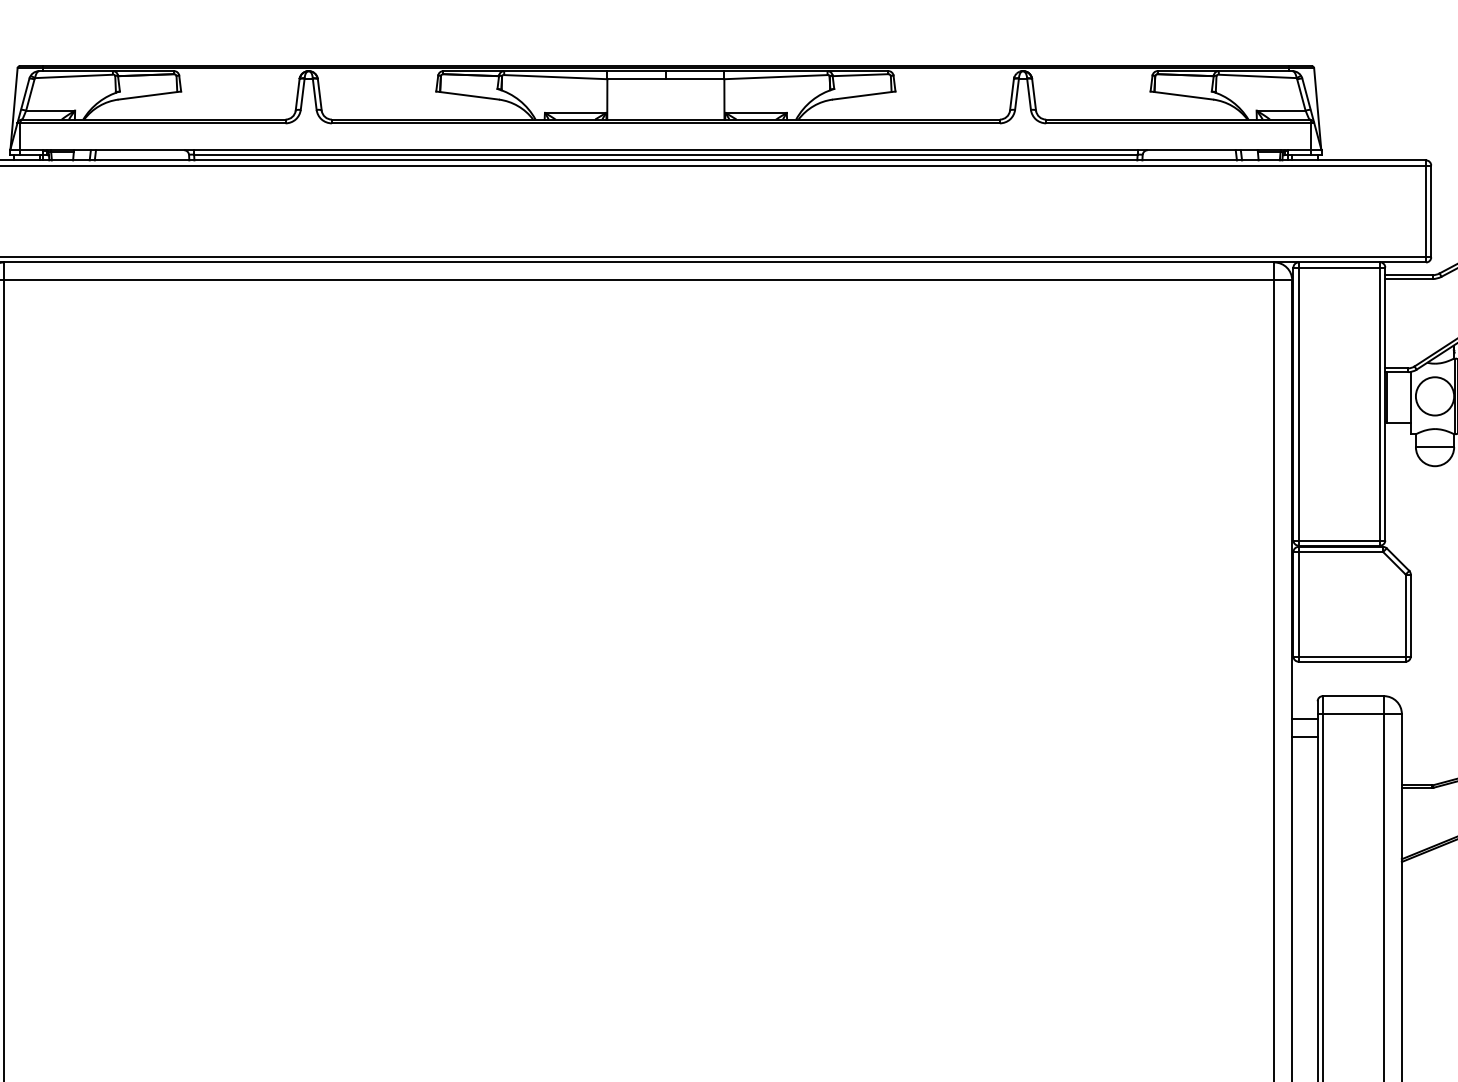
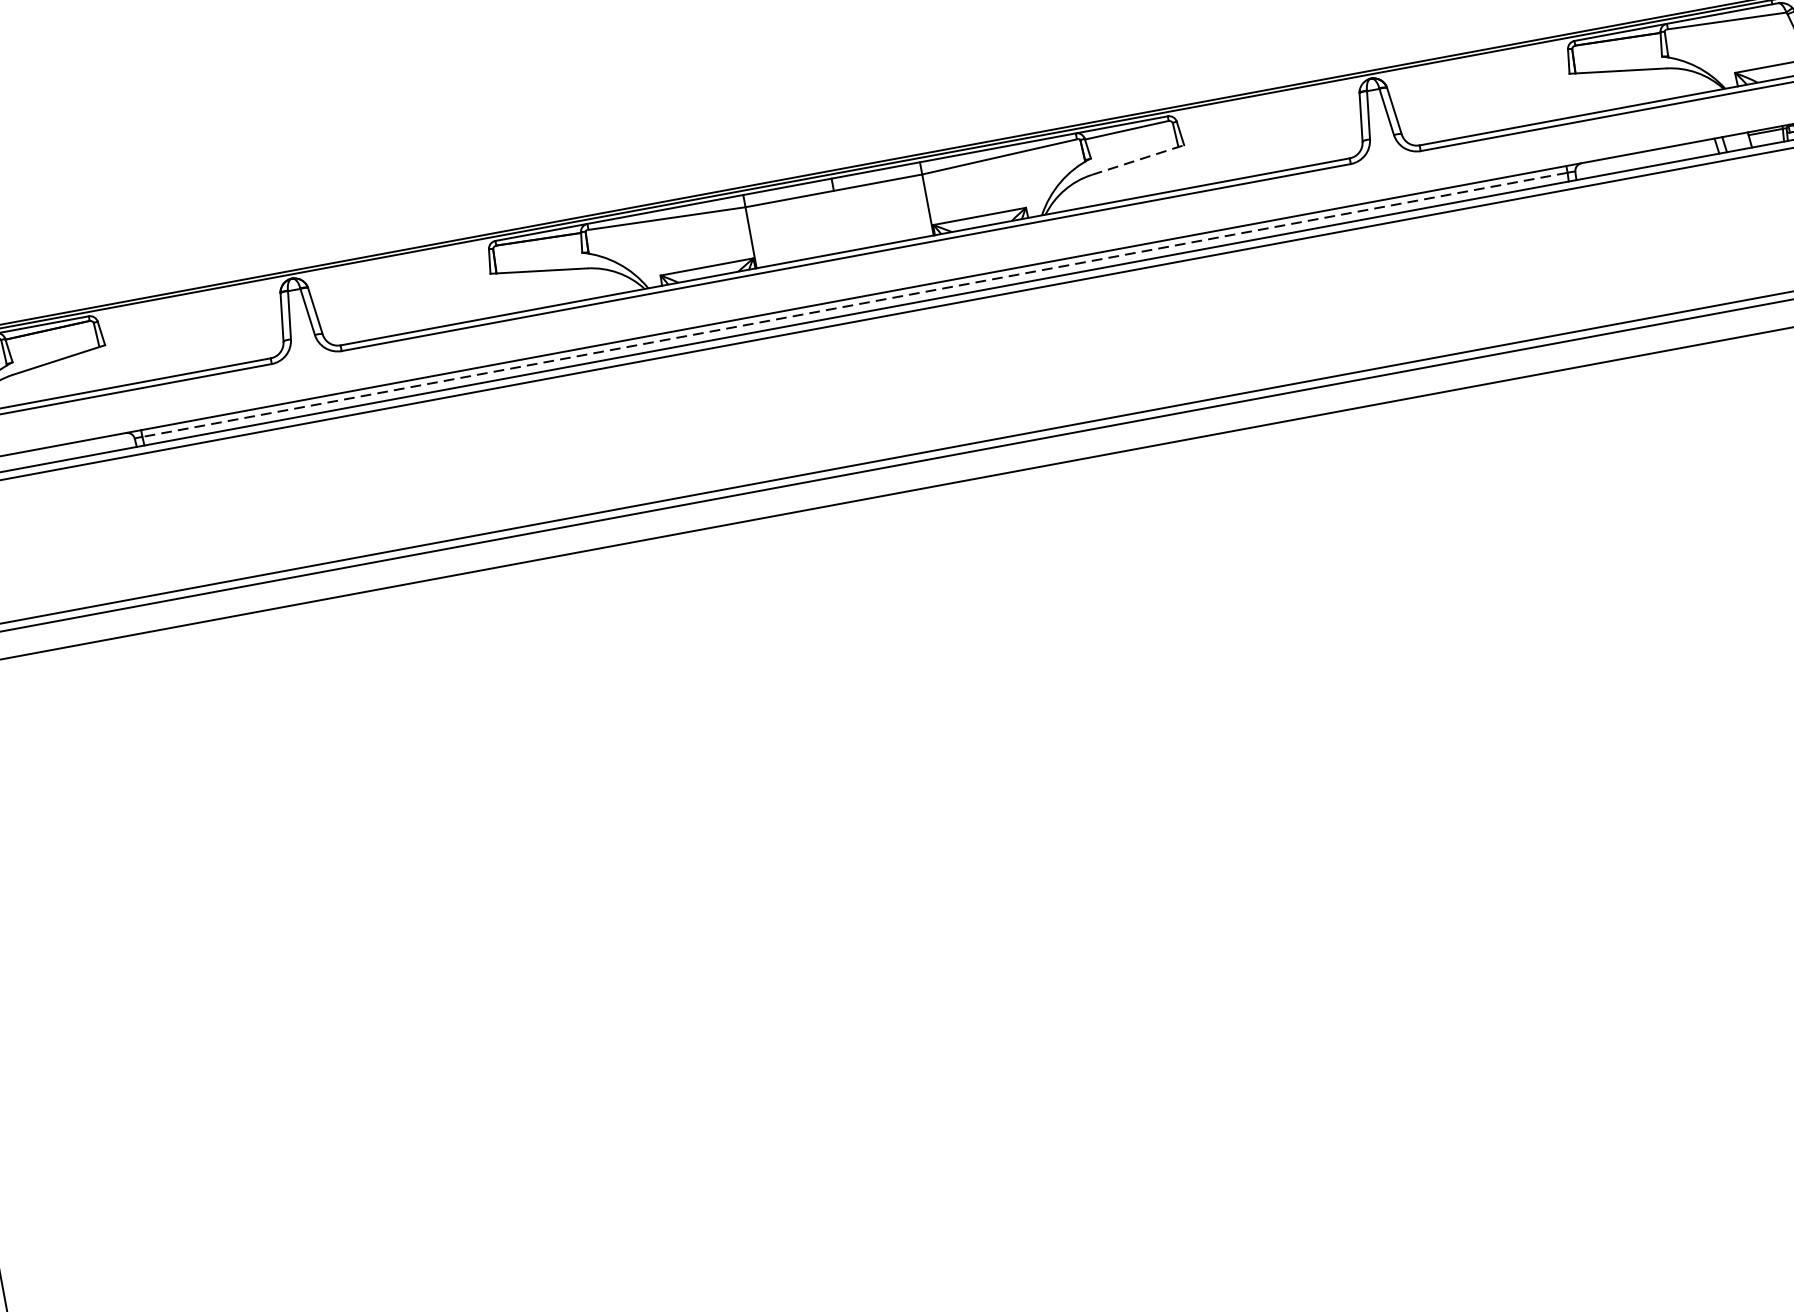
line: (864, 95) -> (1138, 159), solid -> dashed
line: (665, 154) -> (854, 304), solid -> dashed

